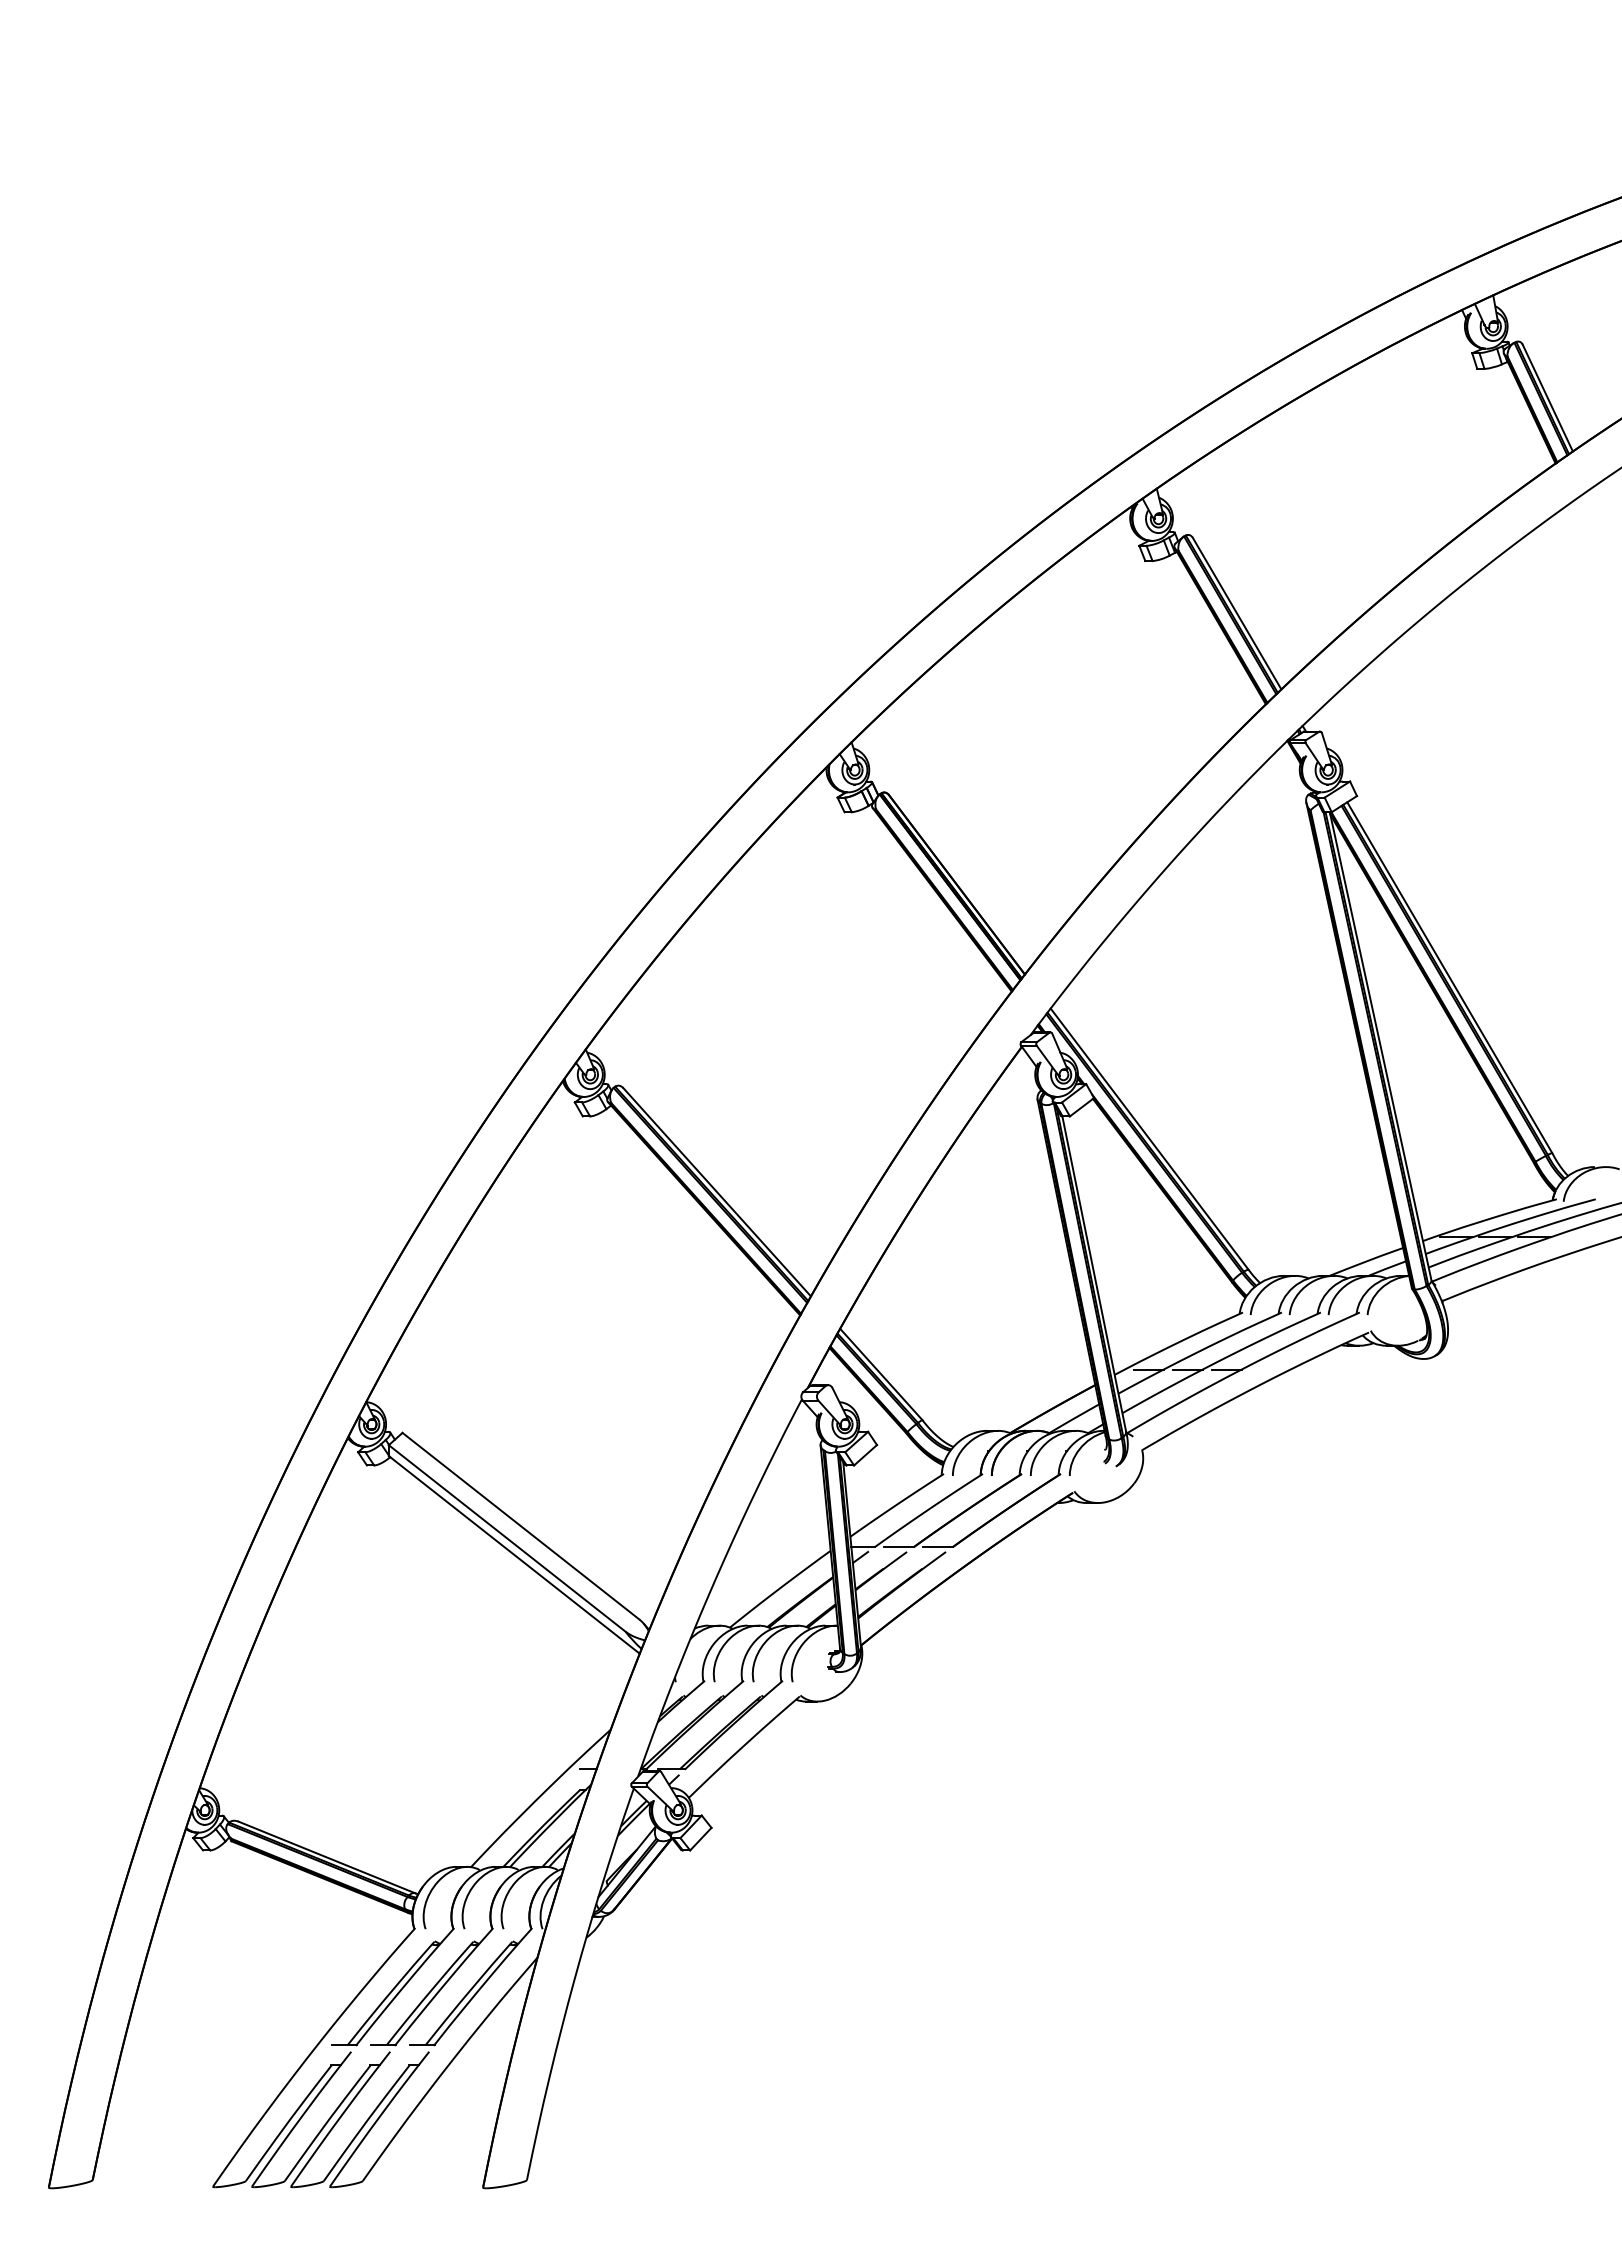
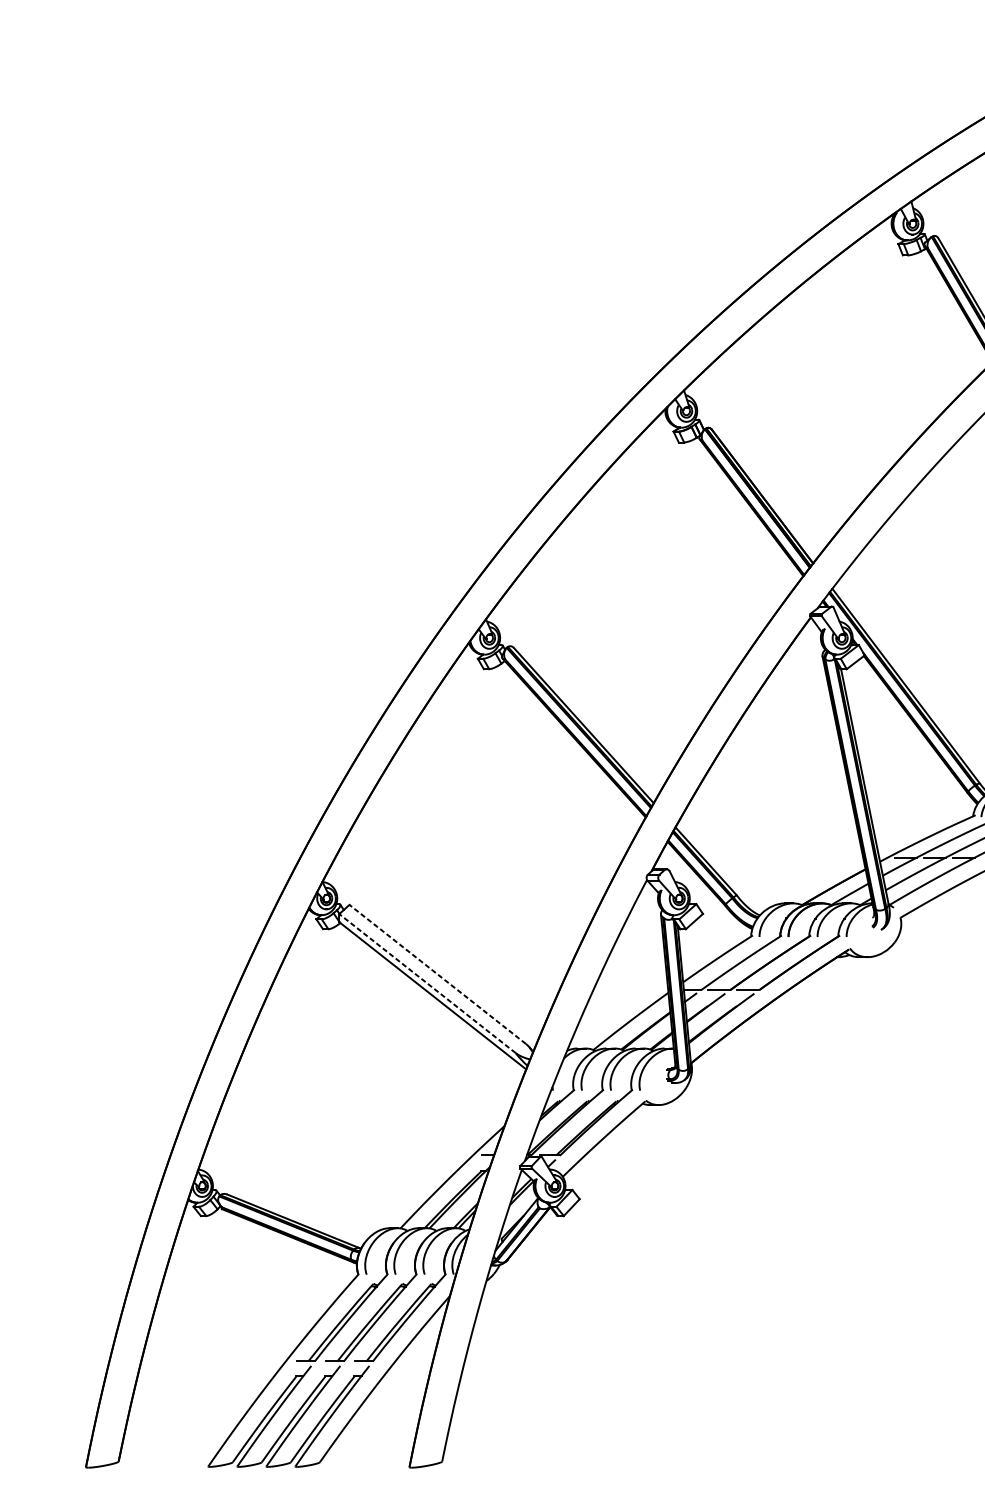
line: (520, 1526) -> (437, 974), solid -> dashed
line: (507, 1538) -> (427, 983), solid -> dashed

